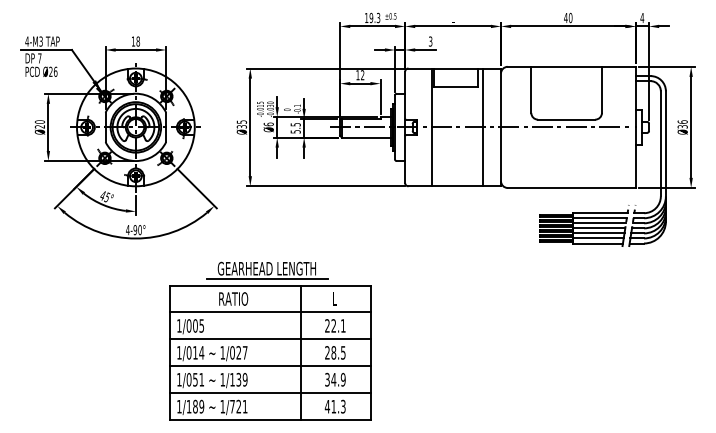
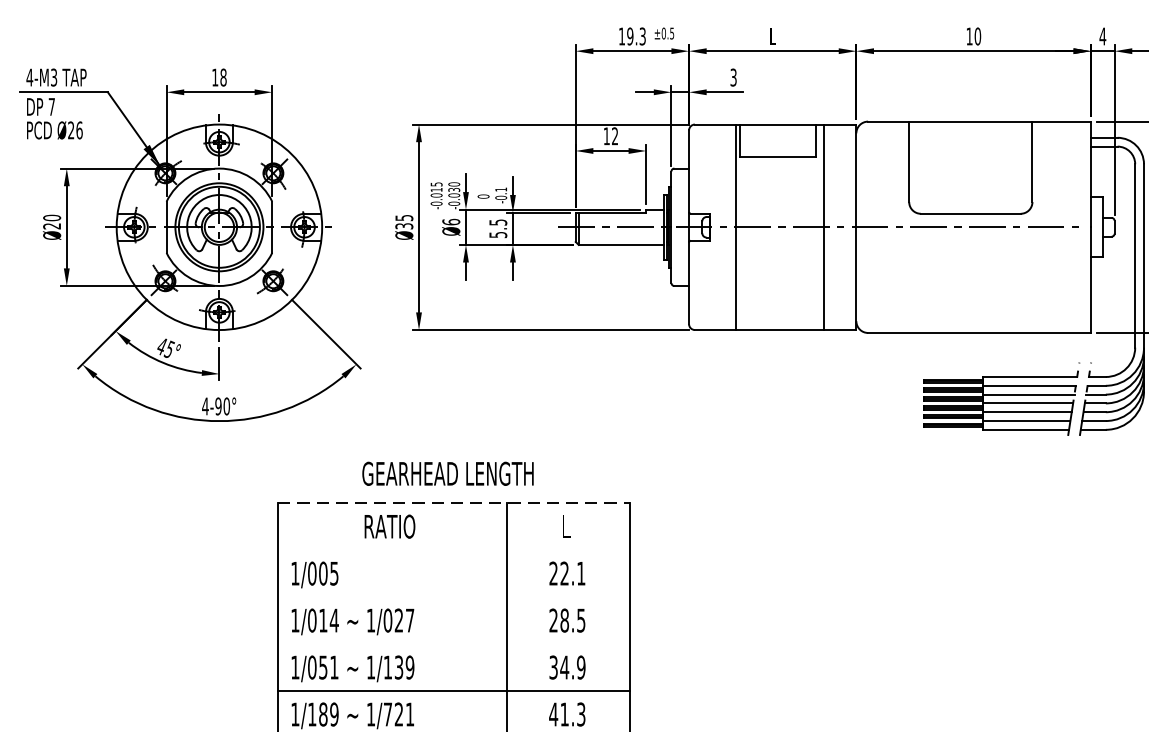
text: (565, 17) -> (968, 35), 40 -> 10
line: (266, 278) -> (447, 490), removed
line: (270, 285) -> (454, 503), solid -> dashed
line: (270, 312) -> (454, 550), removed
line: (270, 339) -> (454, 597), removed
line: (270, 366) -> (454, 644), removed

